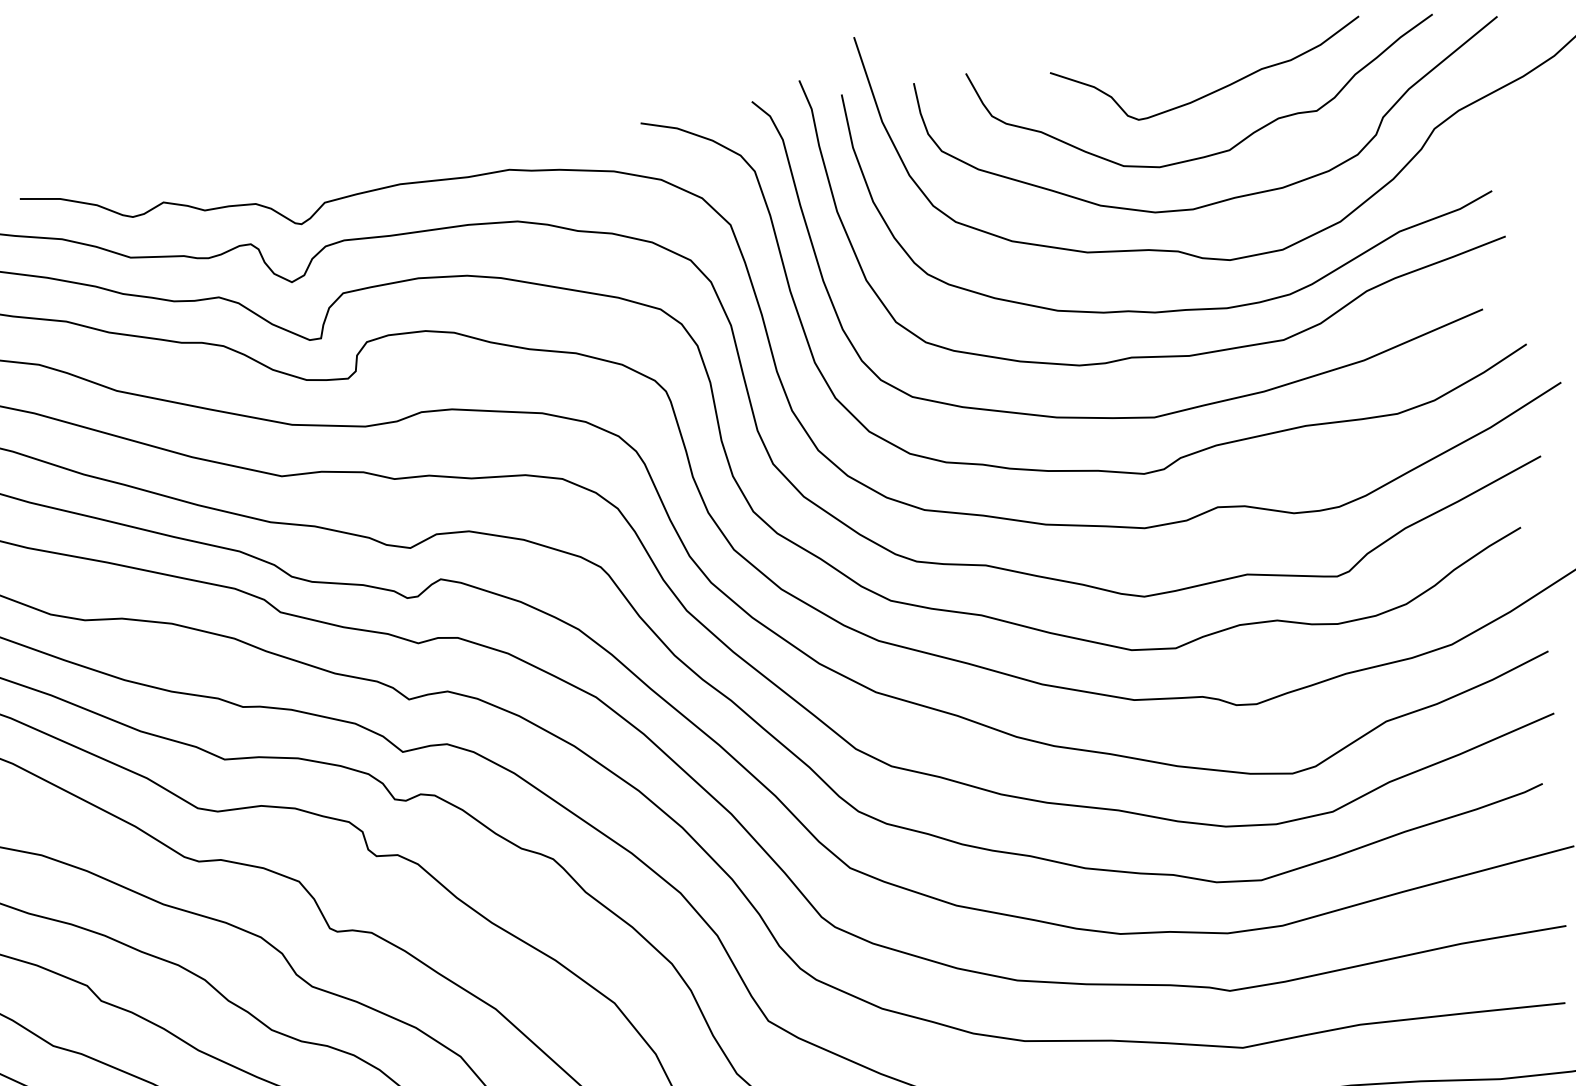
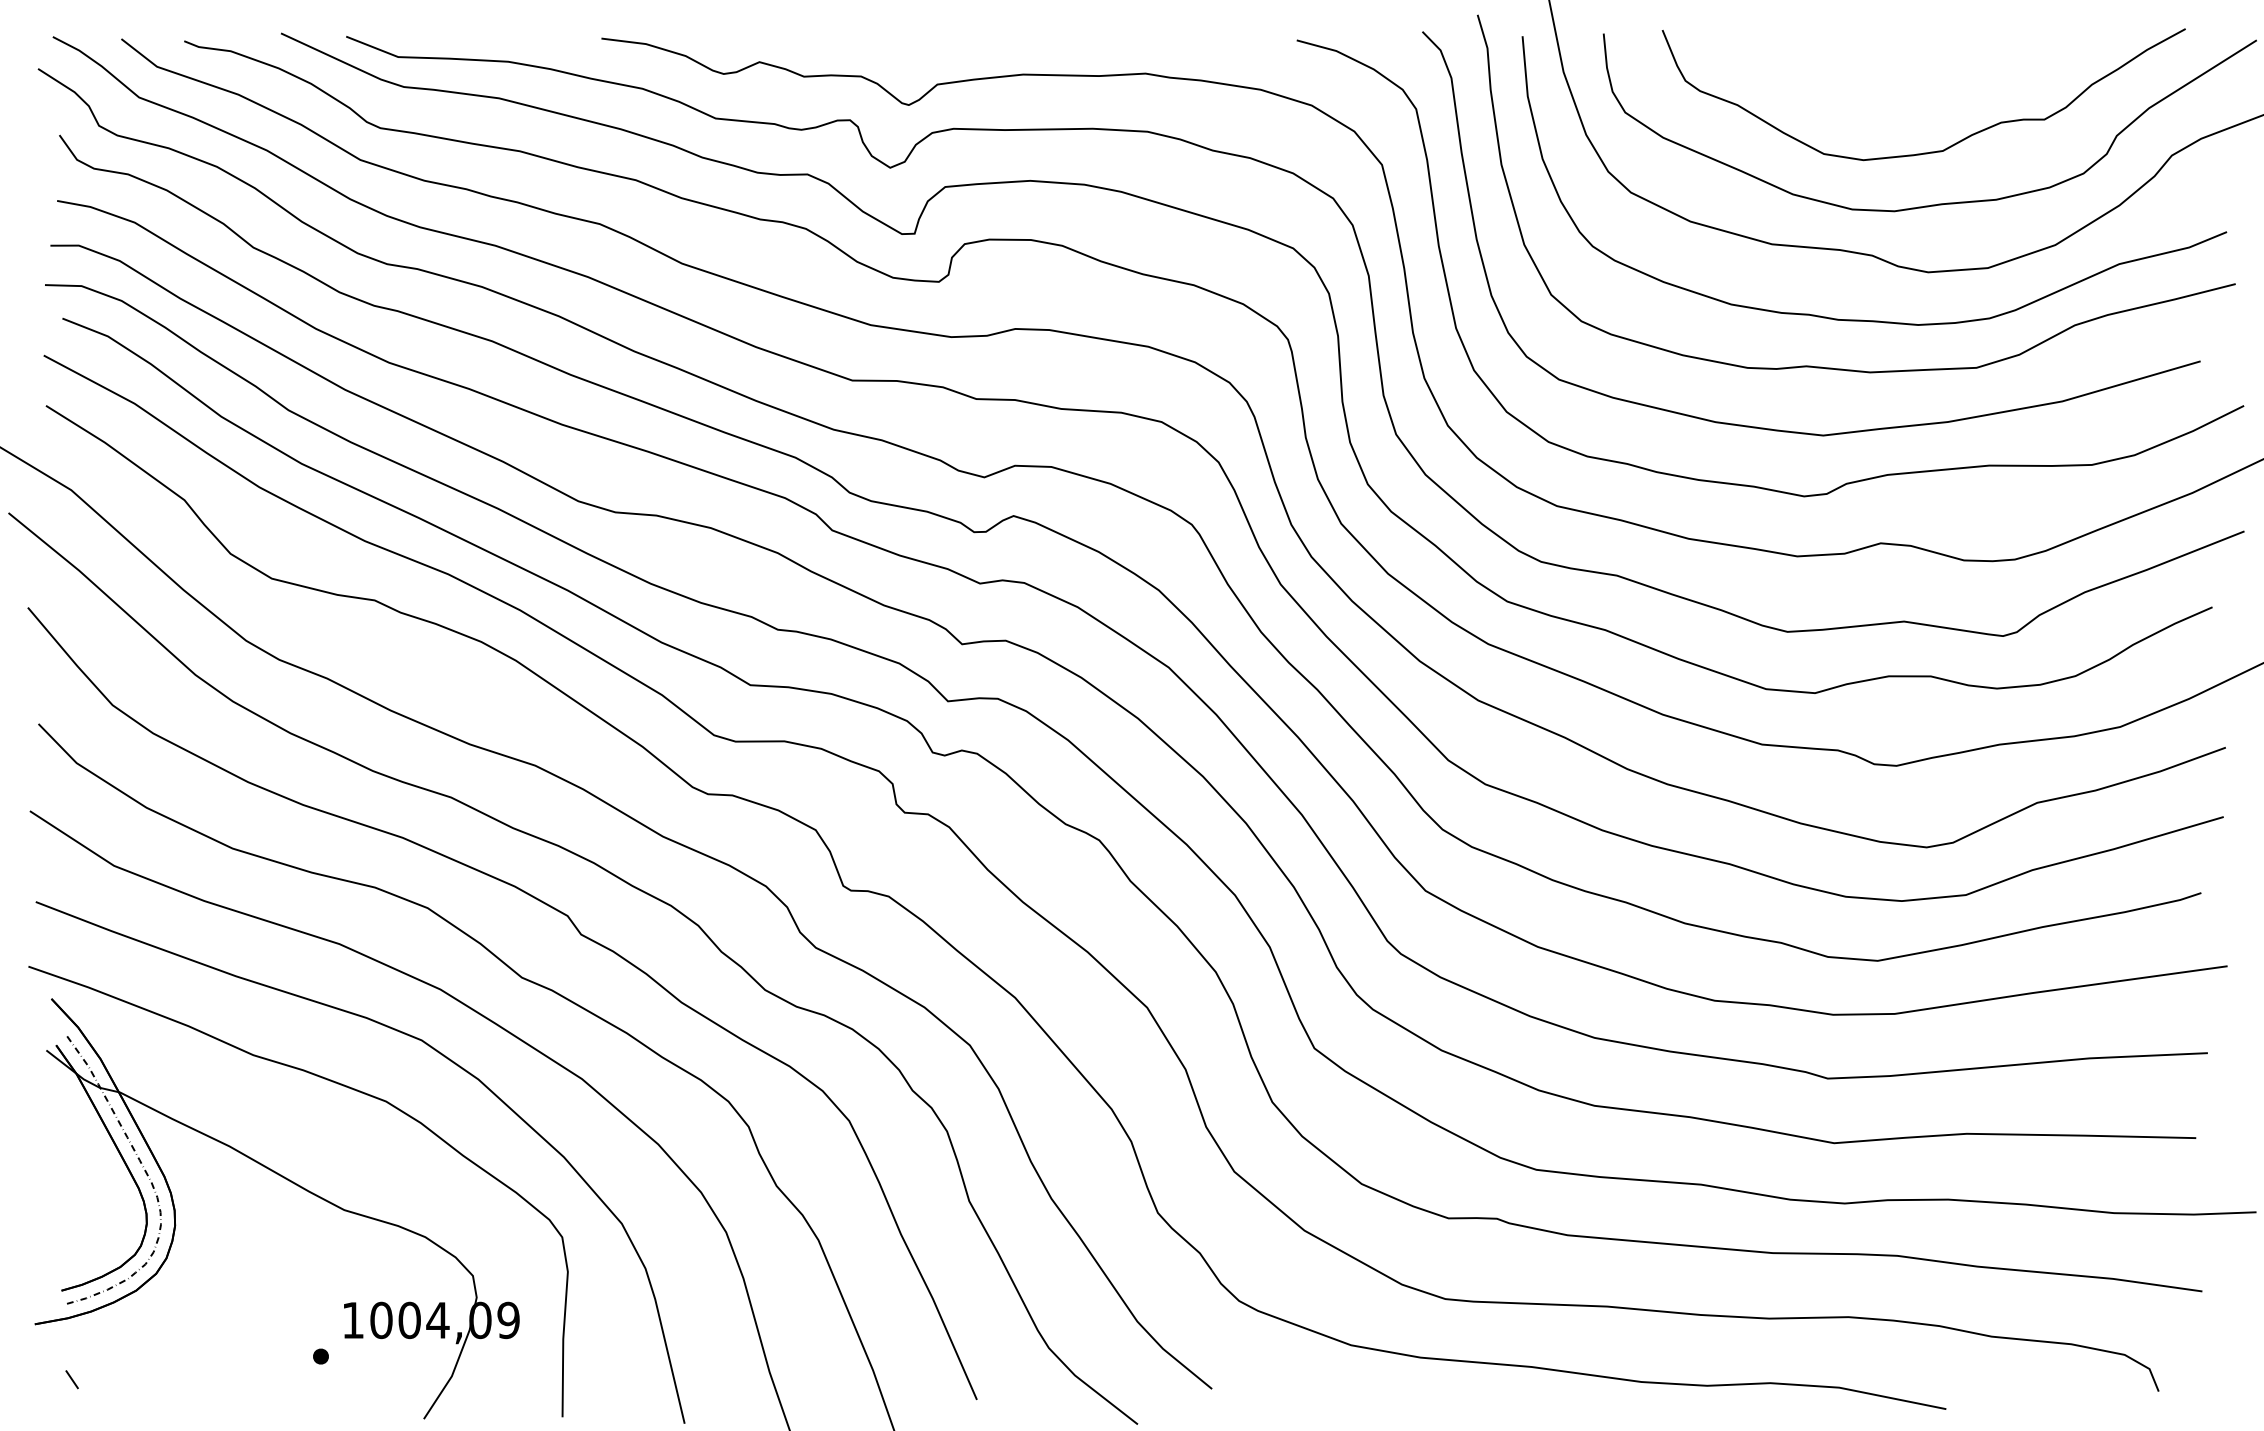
curve: (1213, 91) -> (1933, 83), removed

